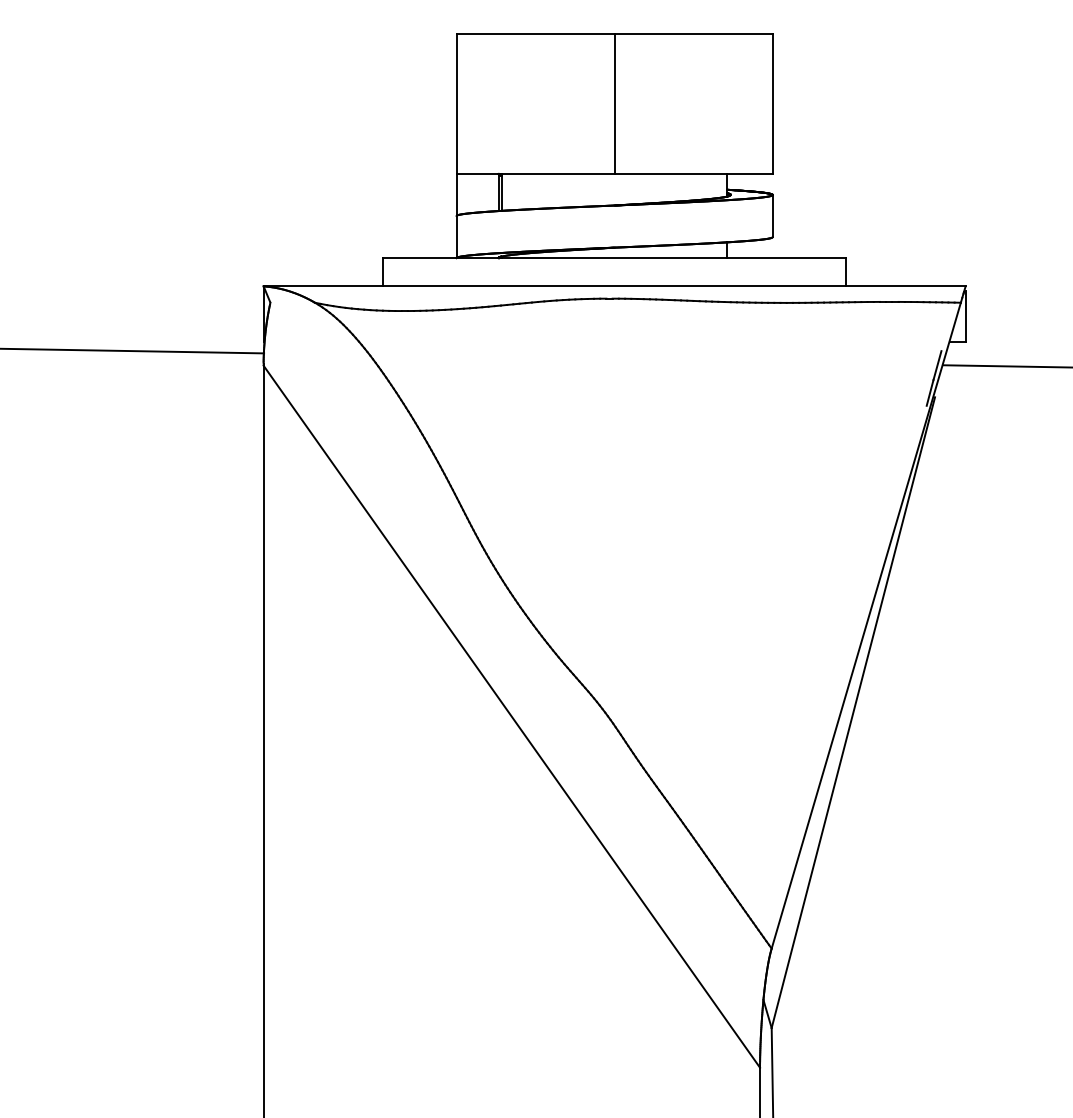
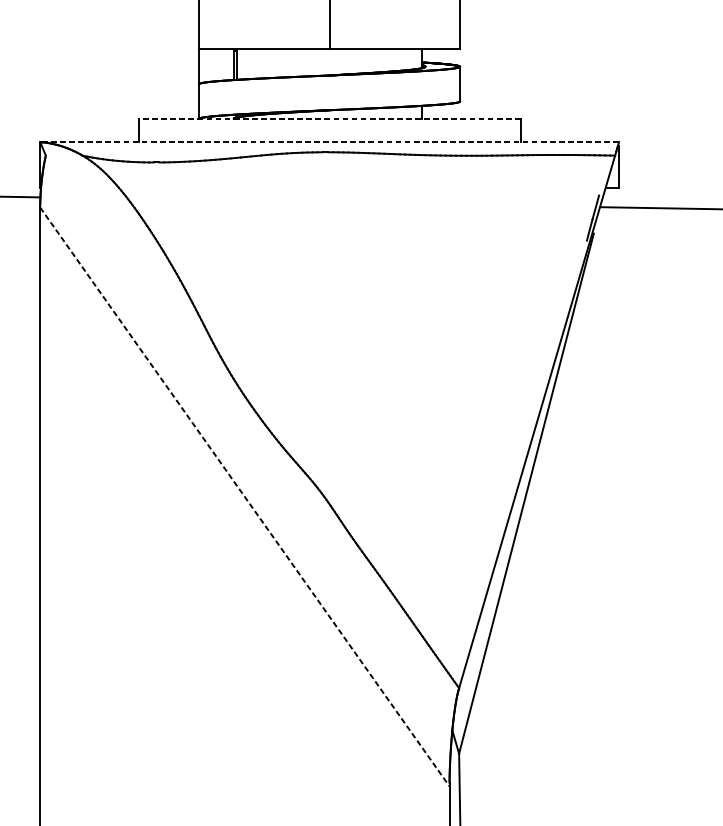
line: (614, 258) -> (329, 119), solid -> dashed
line: (614, 286) -> (329, 142), solid -> dashed
line: (511, 716) -> (244, 496), solid -> dashed

